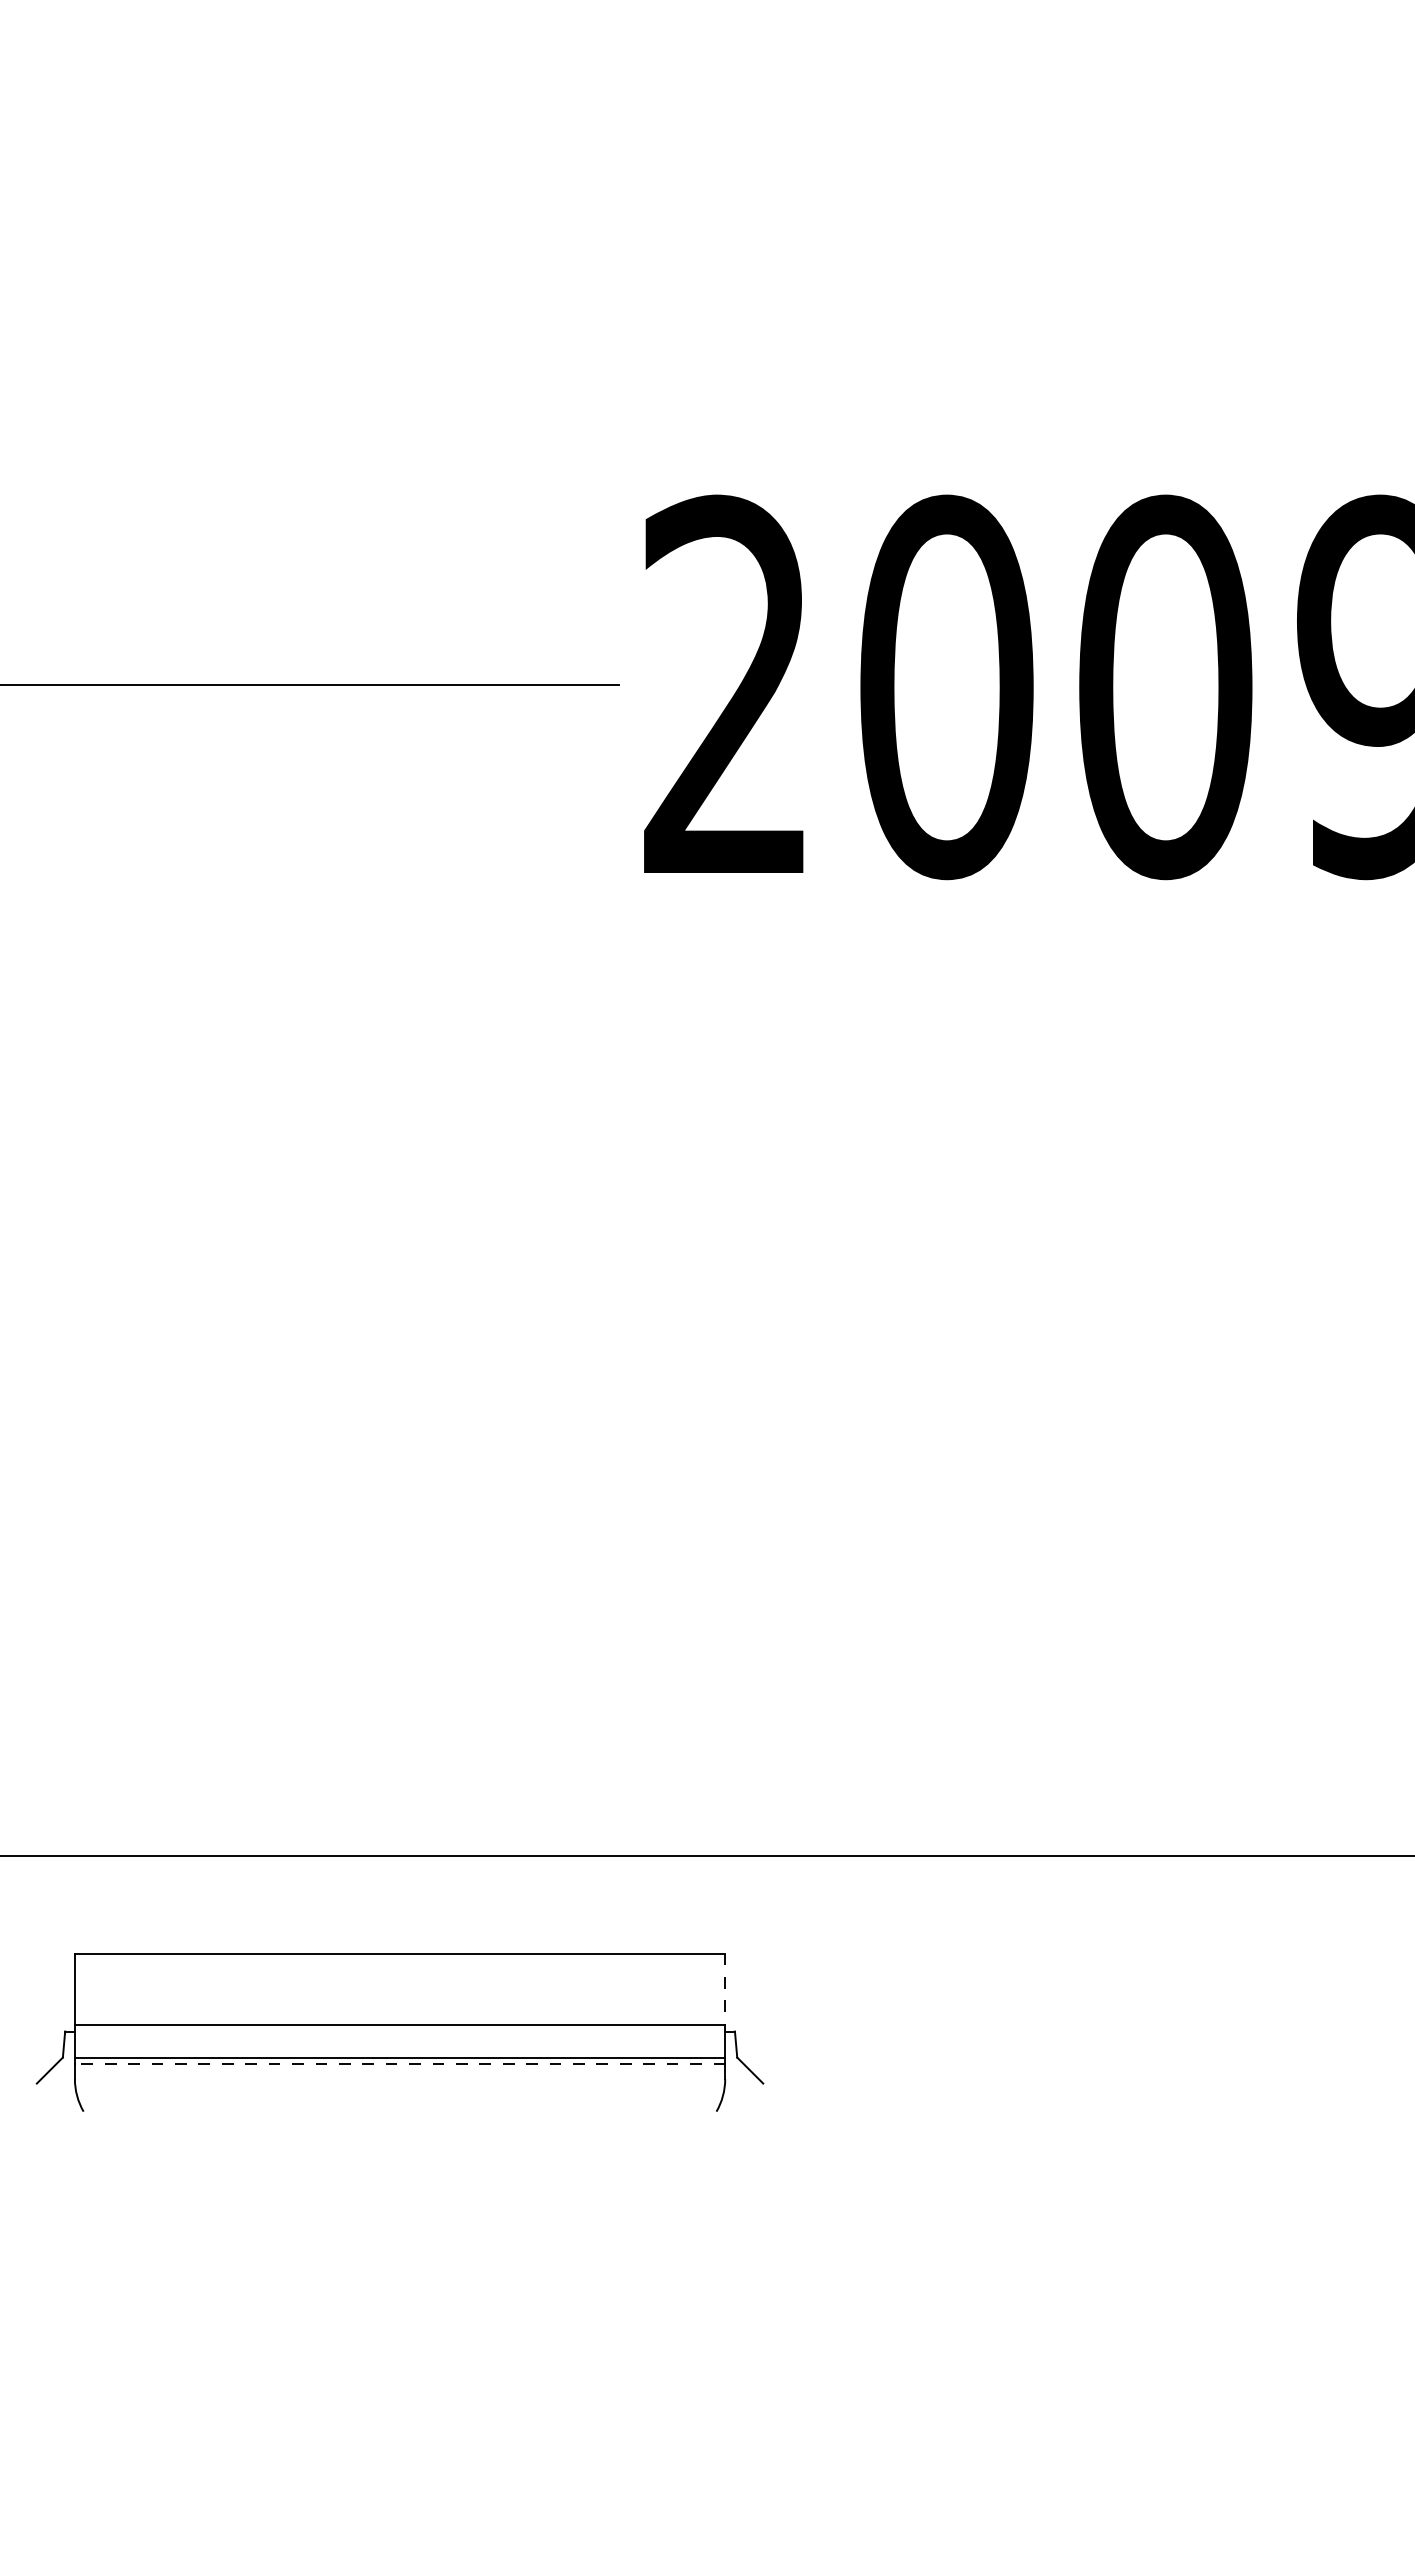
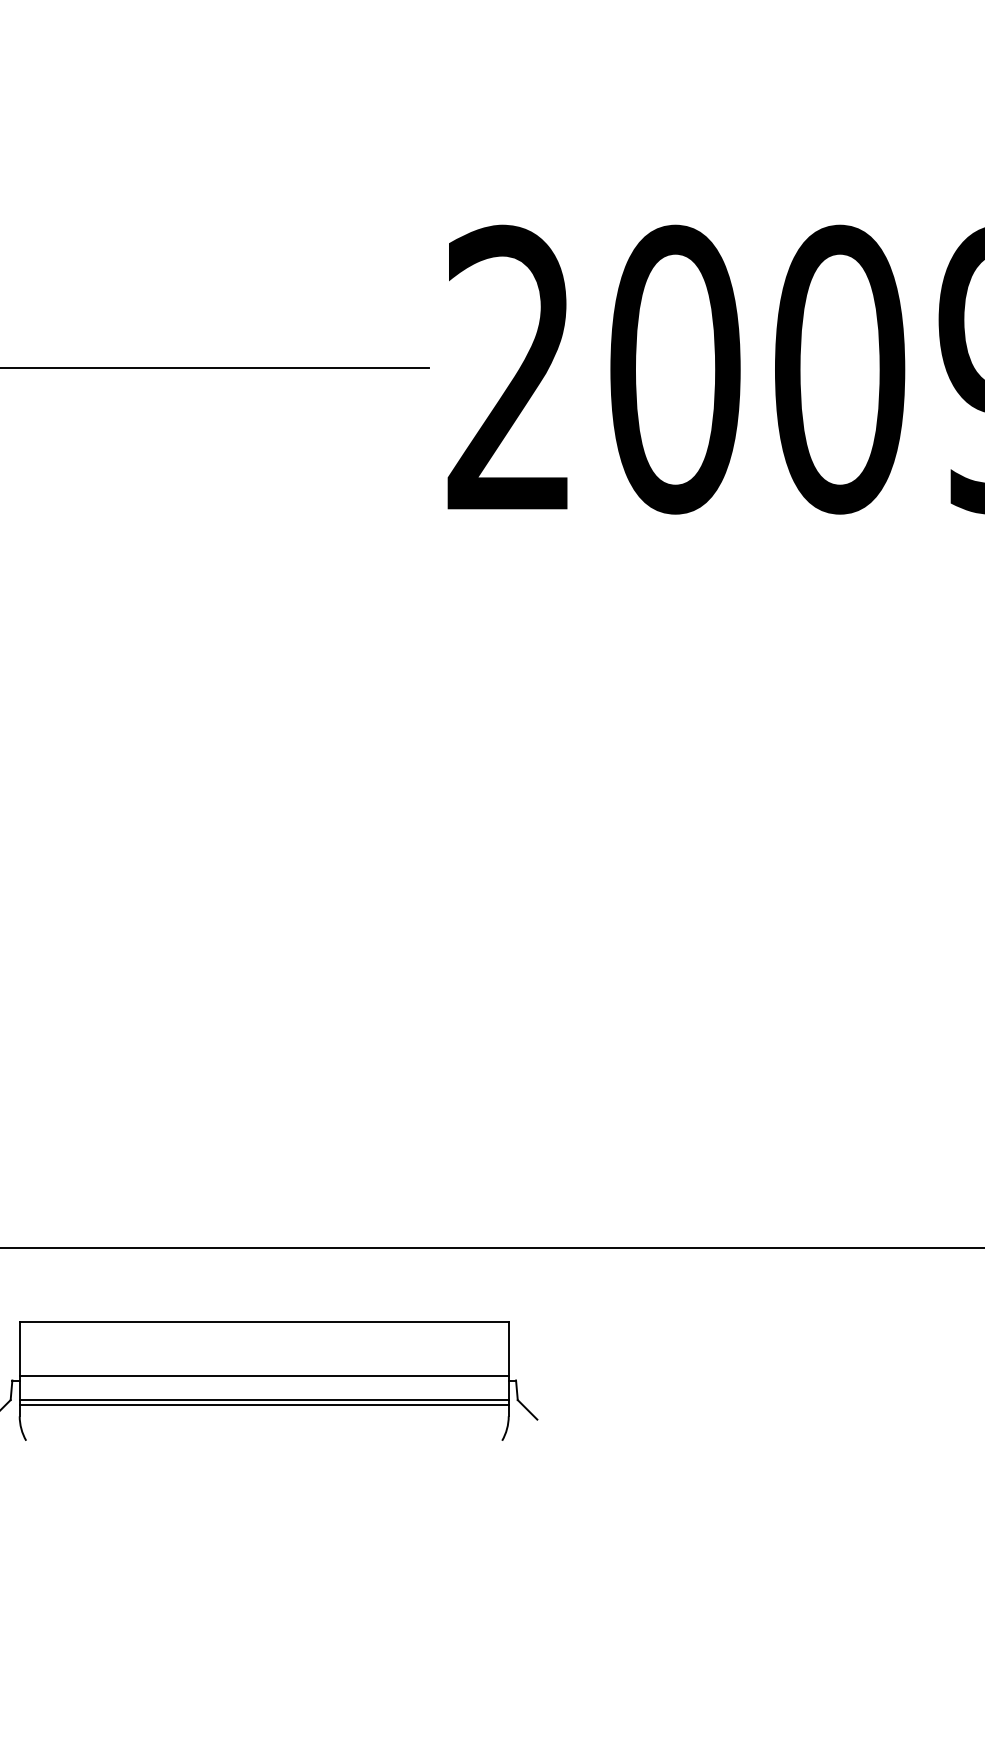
line: (725, 1989) -> (508, 1348), dashed -> solid
line: (399, 2064) -> (263, 1405), dashed -> solid

